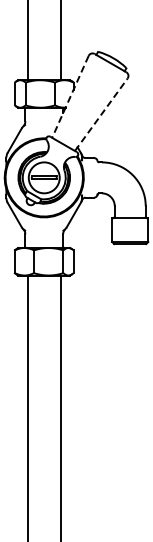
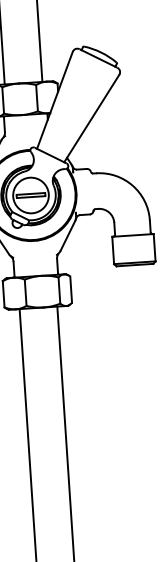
line: (70, 96) -> (54, 99), dashed -> solid
line: (101, 114) -> (92, 118), dashed -> solid

